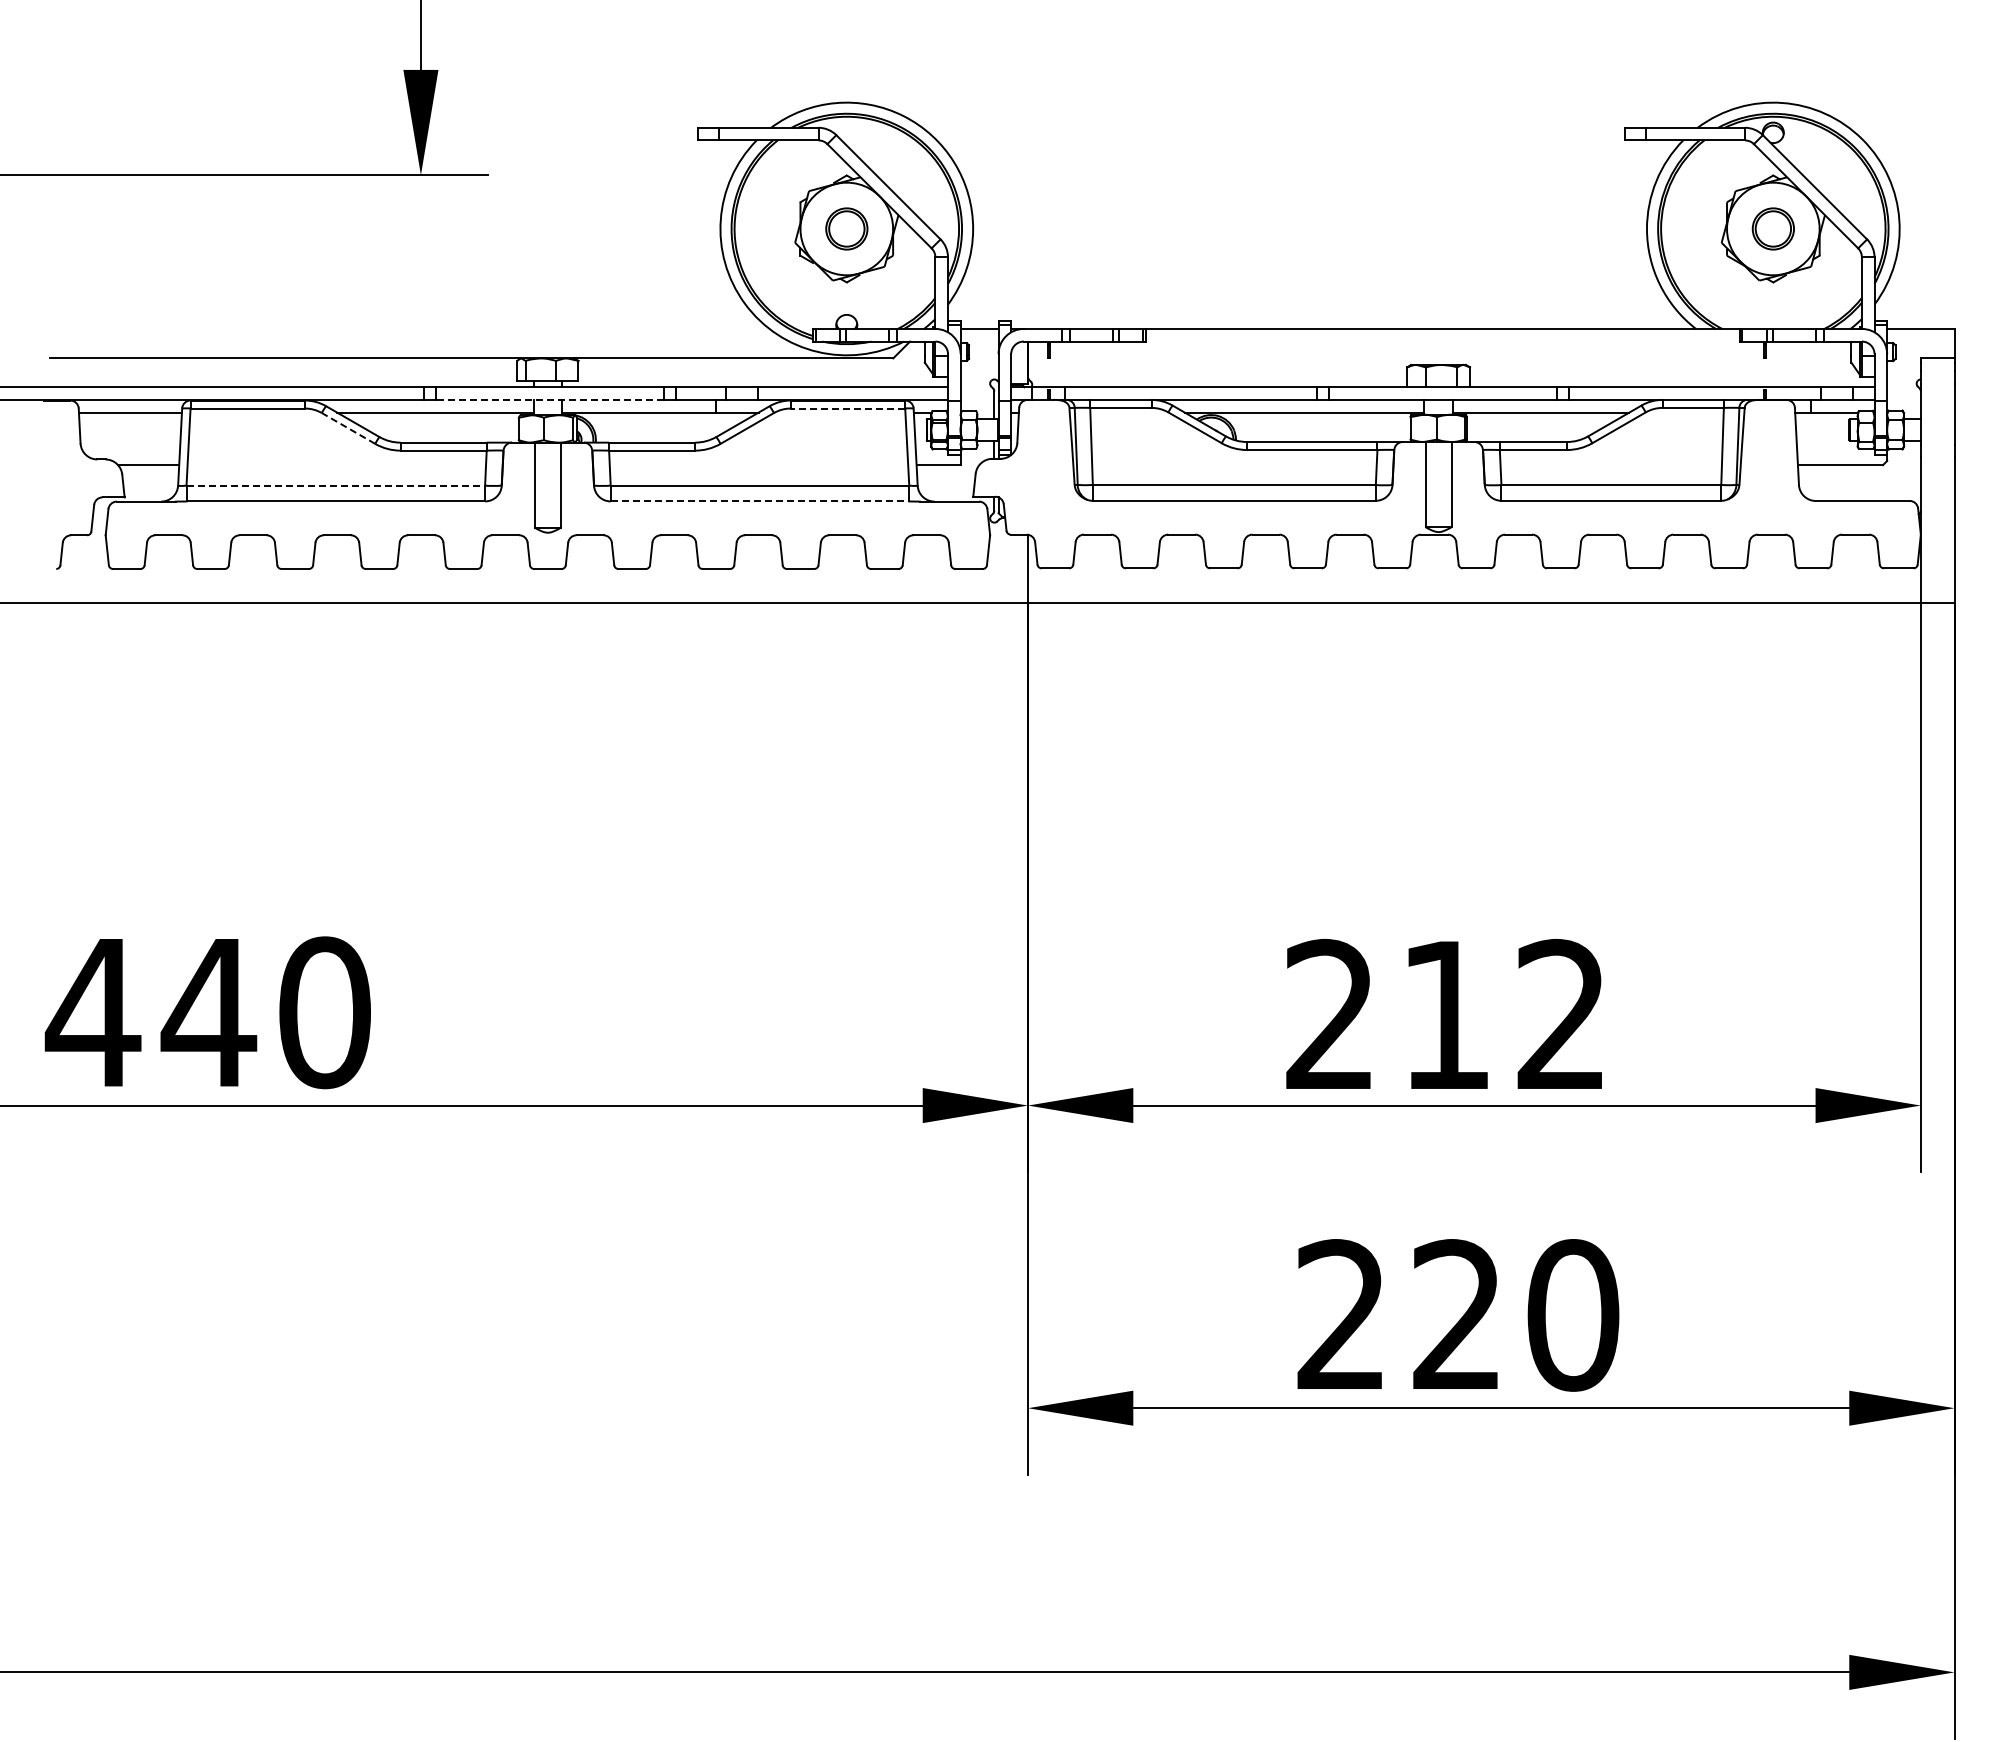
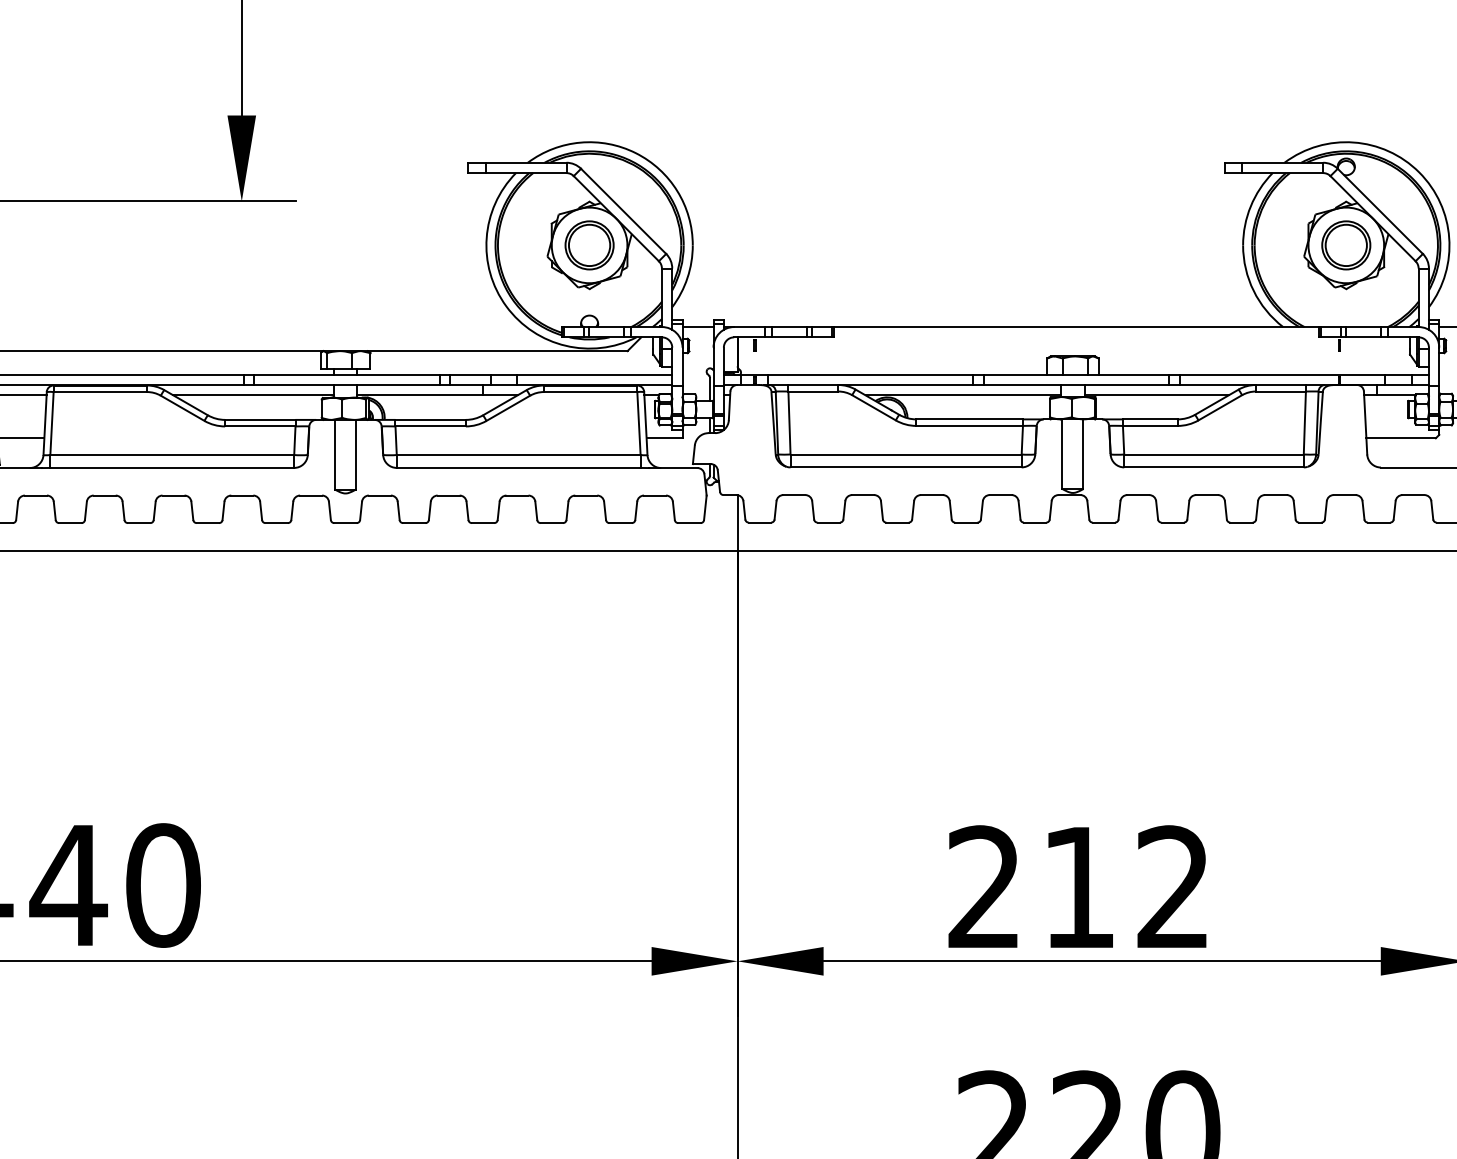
part: (846, 228) -> (589, 245), size x1.43
part: (1773, 228) -> (1346, 245), size x1.43
line: (550, 399) -> (347, 384), dashed -> solid
line: (847, 408) -> (590, 392), dashed -> solid
line: (348, 428) -> (182, 408), dashed -> solid
line: (336, 485) -> (172, 454), dashed -> solid
line: (760, 501) -> (519, 467), dashed -> solid

